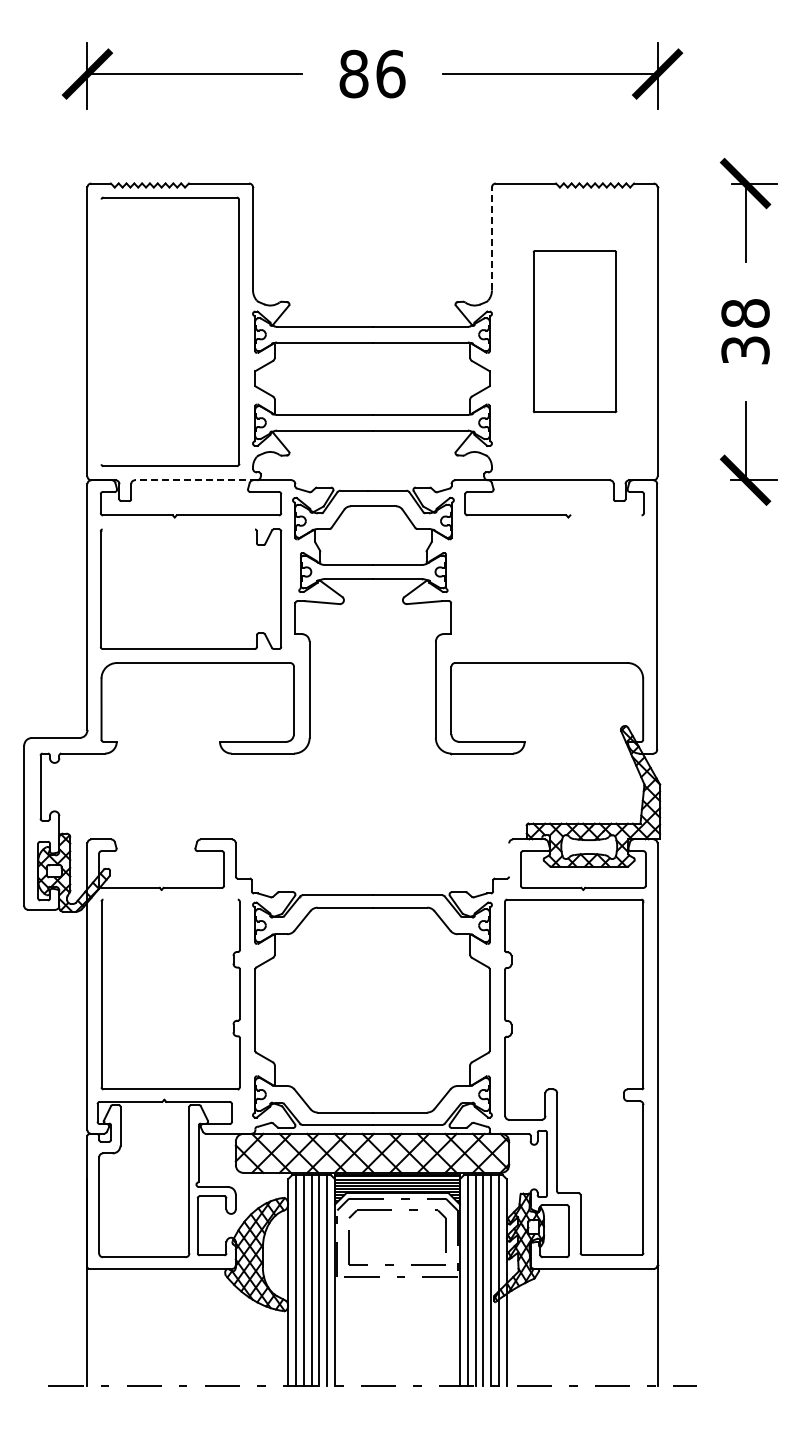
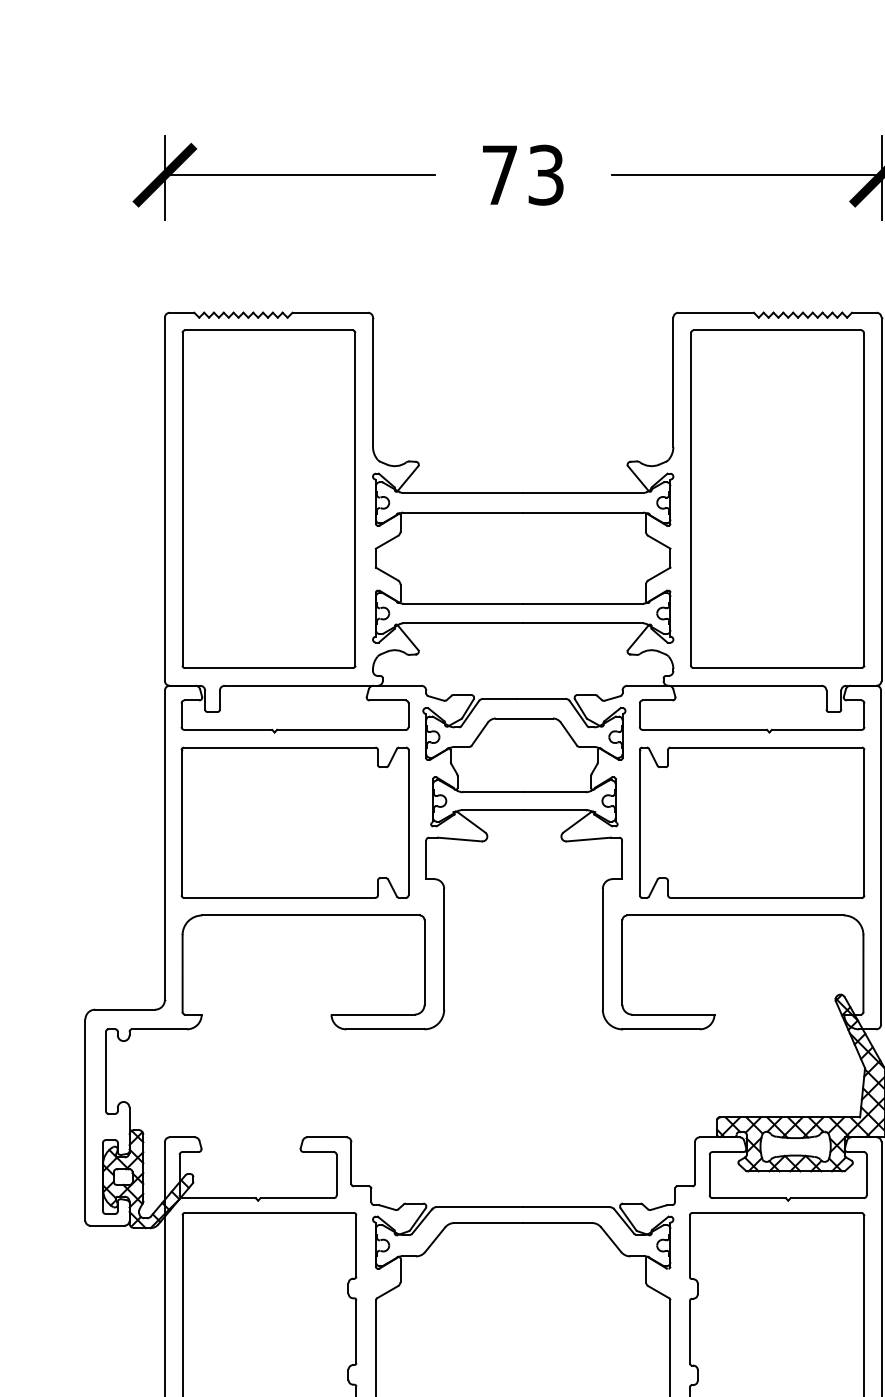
text: (372, 73) -> (523, 174), 86 -> 73
line: (491, 238) -> (672, 381), dashed -> solid
line: (101, 331) -> (182, 498), added
part: (574, 331) -> (777, 498), size x1.67
line: (196, 480) -> (301, 686), dashed -> solid
line: (605, 515) -> (816, 730), added
line: (178, 529) -> (279, 747), added
part: (554, 588) -> (751, 821), added
line: (509, 859) -> (695, 1162), added
line: (170, 899) -> (269, 1212), added

